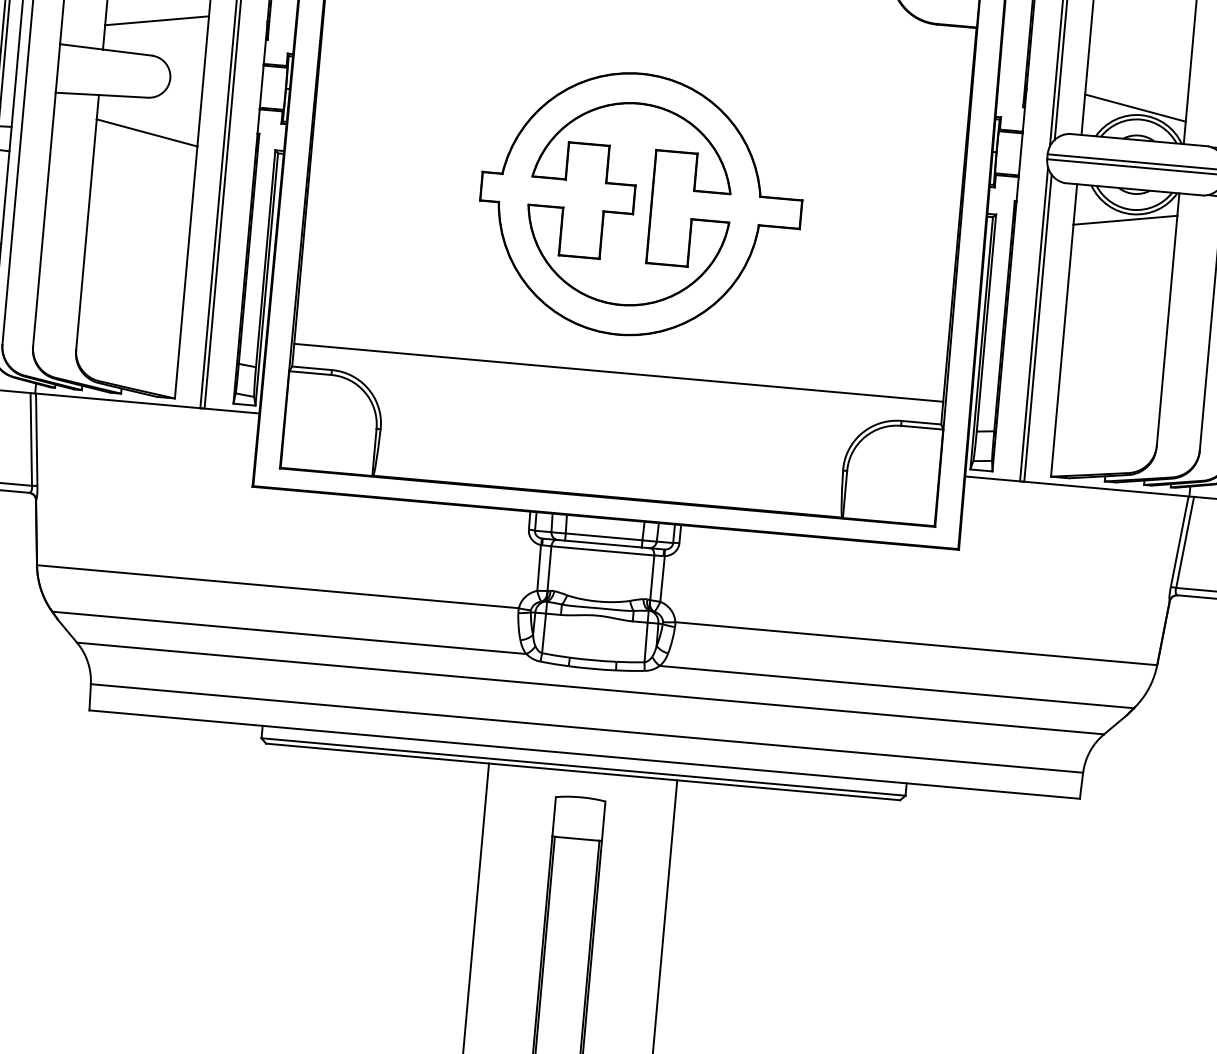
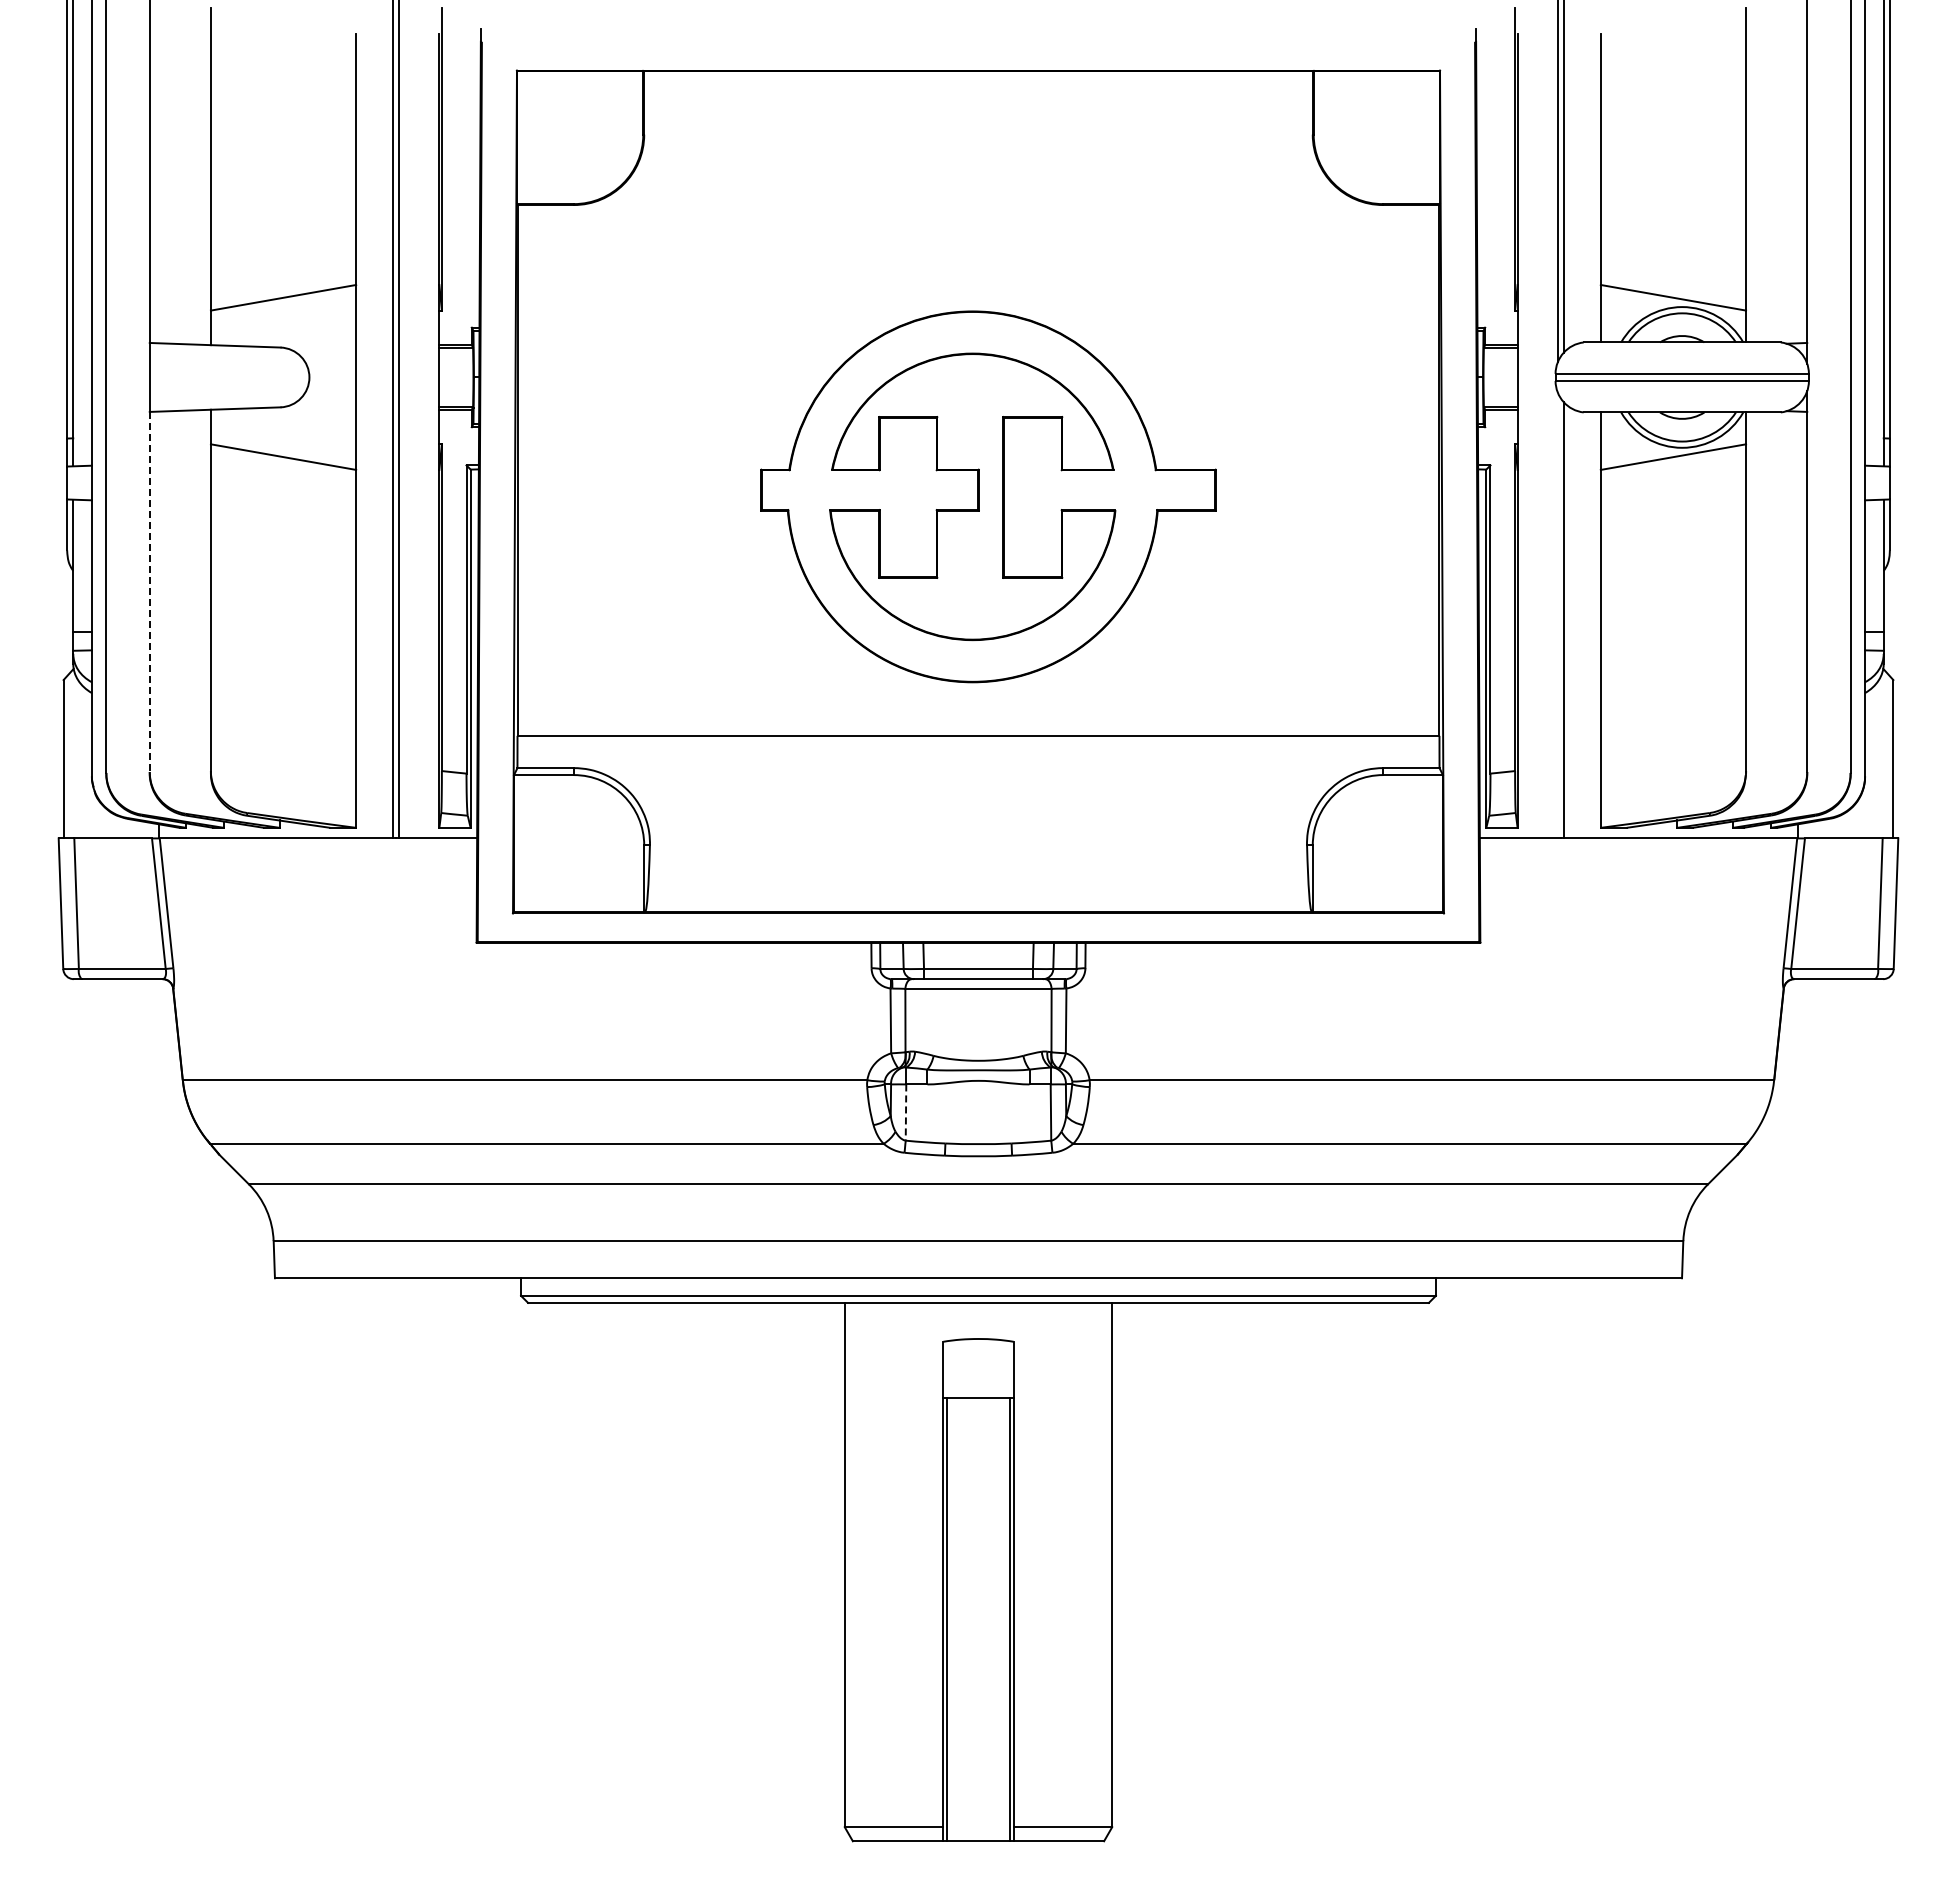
line: (44, 219) -> (149, 592), solid -> dashed
line: (1033, 324) -> (1557, 615), removed
line: (544, 634) -> (906, 1113), solid -> dashed

